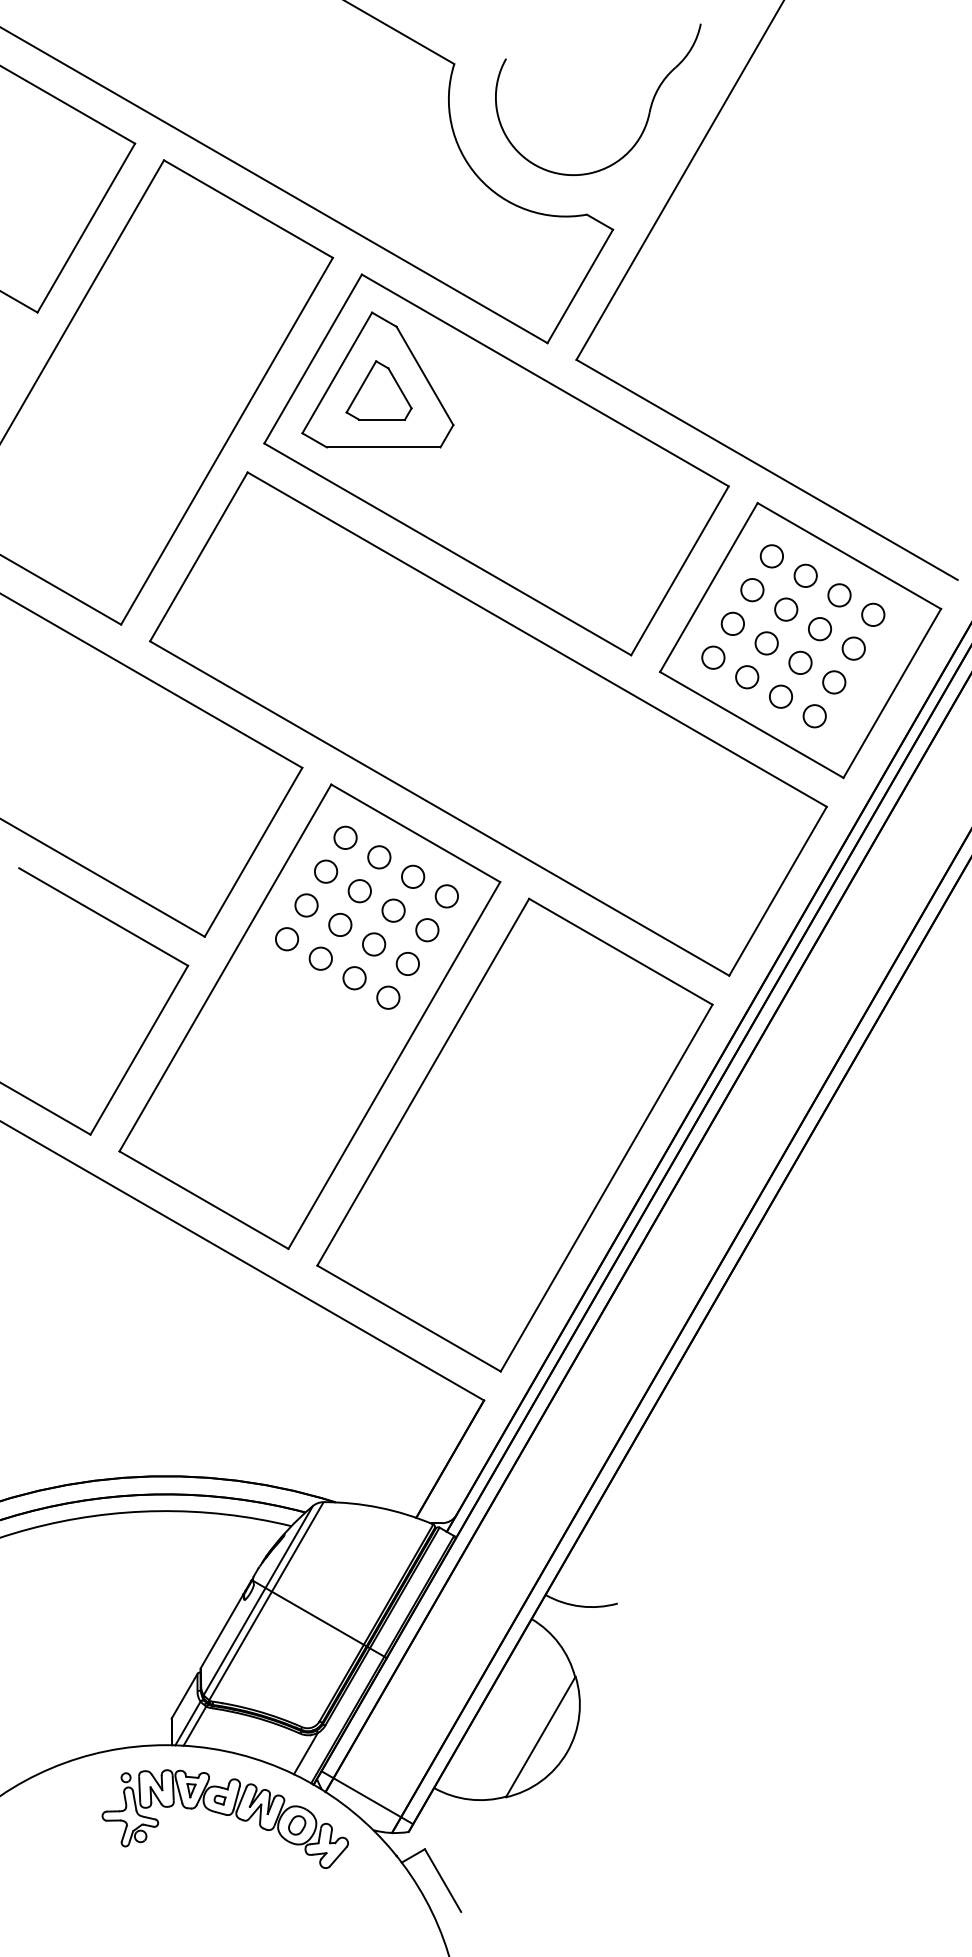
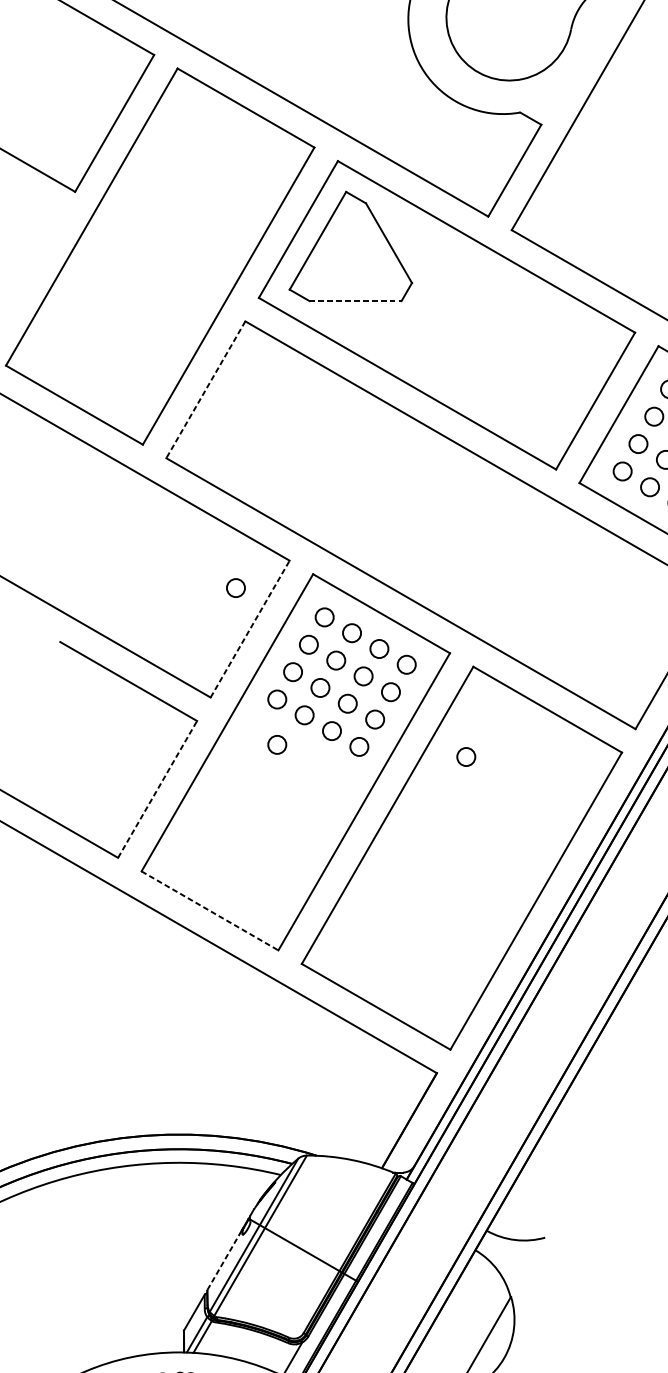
part: (378, 390) -> (351, 255), removed
line: (383, 447) -> (355, 301), solid -> dashed
line: (198, 556) -> (205, 389), solid -> dashed
circle: (236, 801) -> (236, 587), added
line: (253, 852) -> (250, 629), solid -> dashed
circle: (287, 995) -> (277, 745), added
circle: (520, 1010) -> (466, 757), added
line: (139, 1050) -> (157, 789), solid -> dashed
line: (203, 1200) -> (209, 911), solid -> dashed
line: (222, 1631) -> (224, 1260), solid -> dashed

